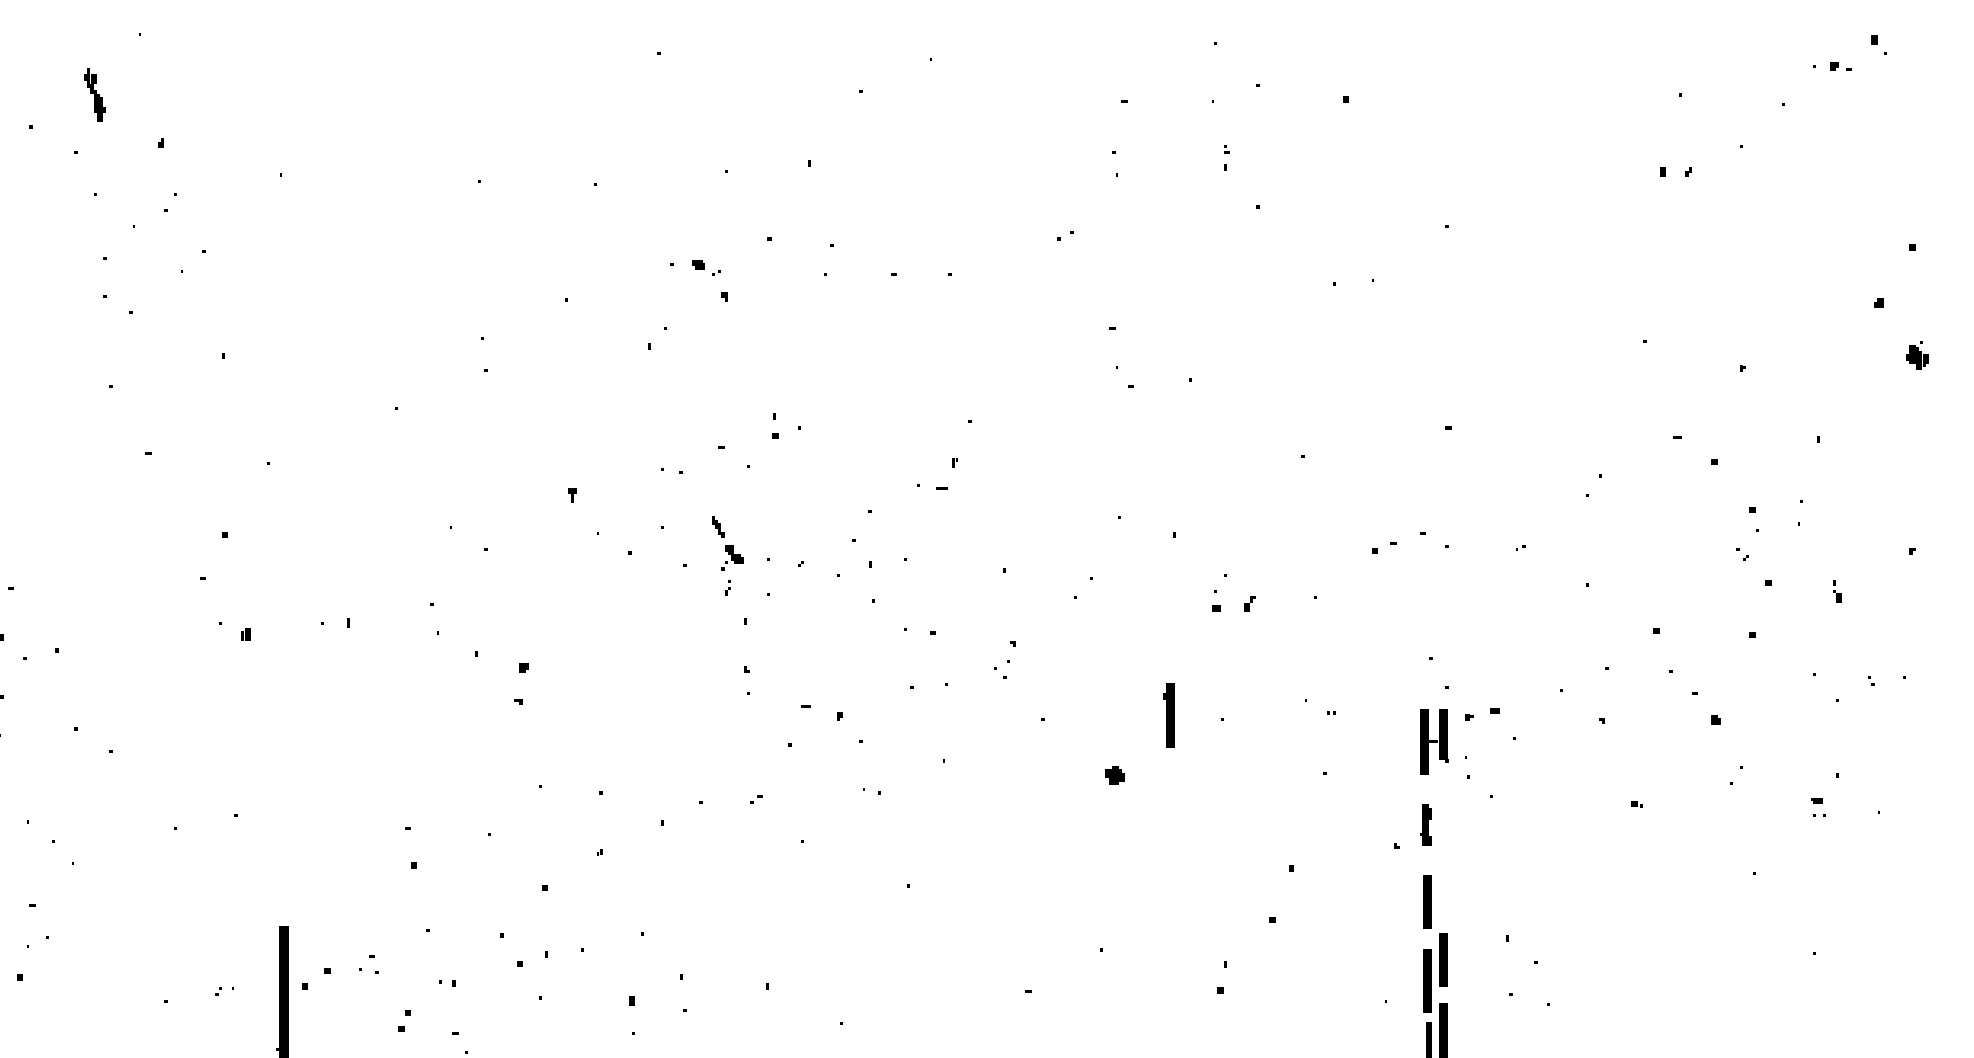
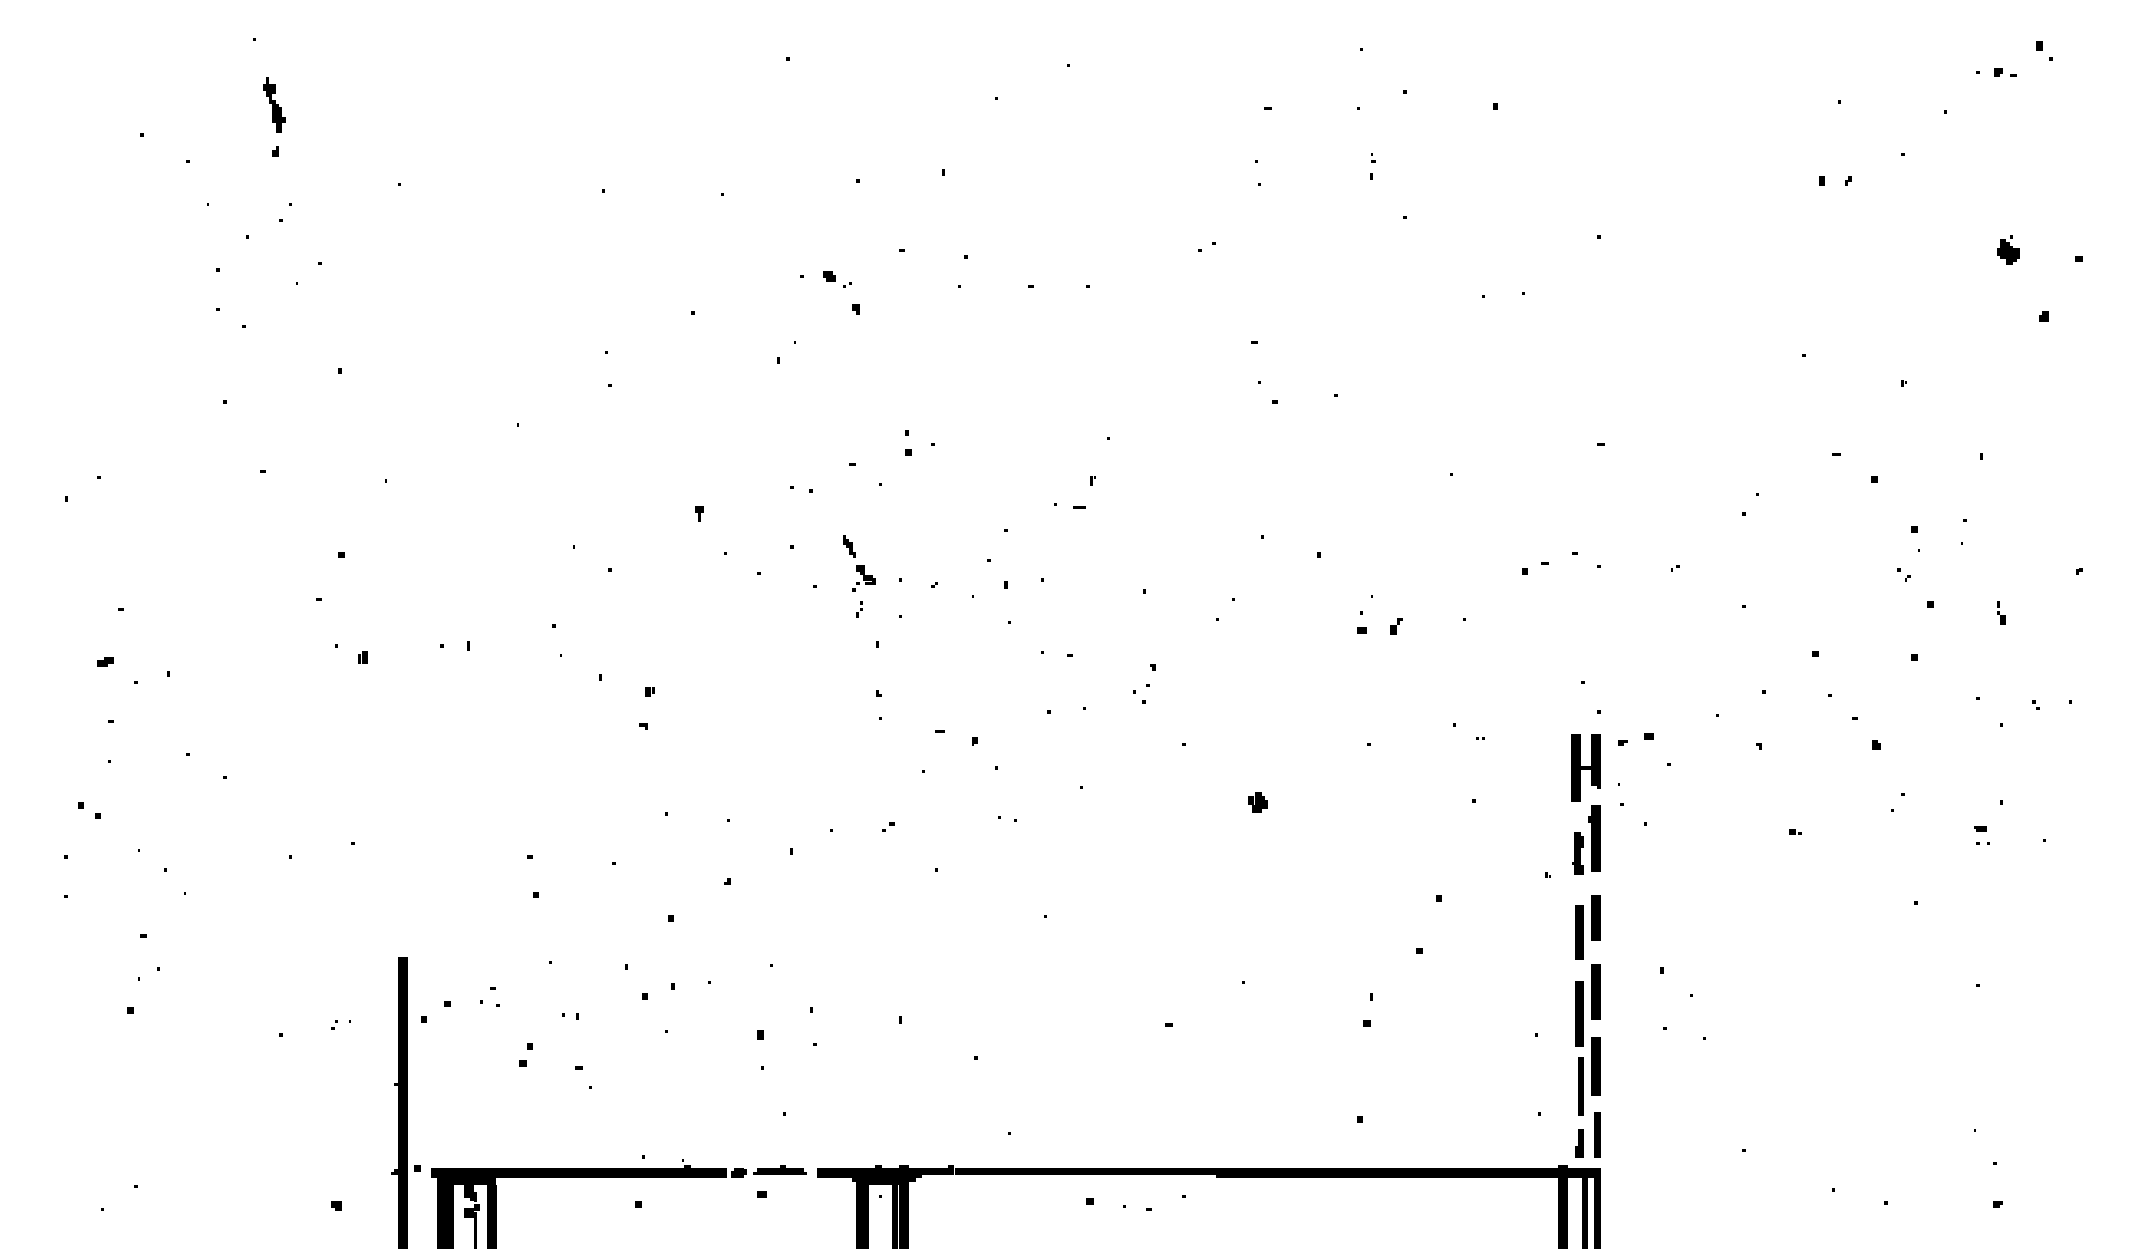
part: (95, 94) -> (274, 104), moved
part: (1918, 354) -> (2008, 249), moved
part: (1169, 715) -> (1594, 838), moved
line: (1443, 887) -> (1595, 917), added

